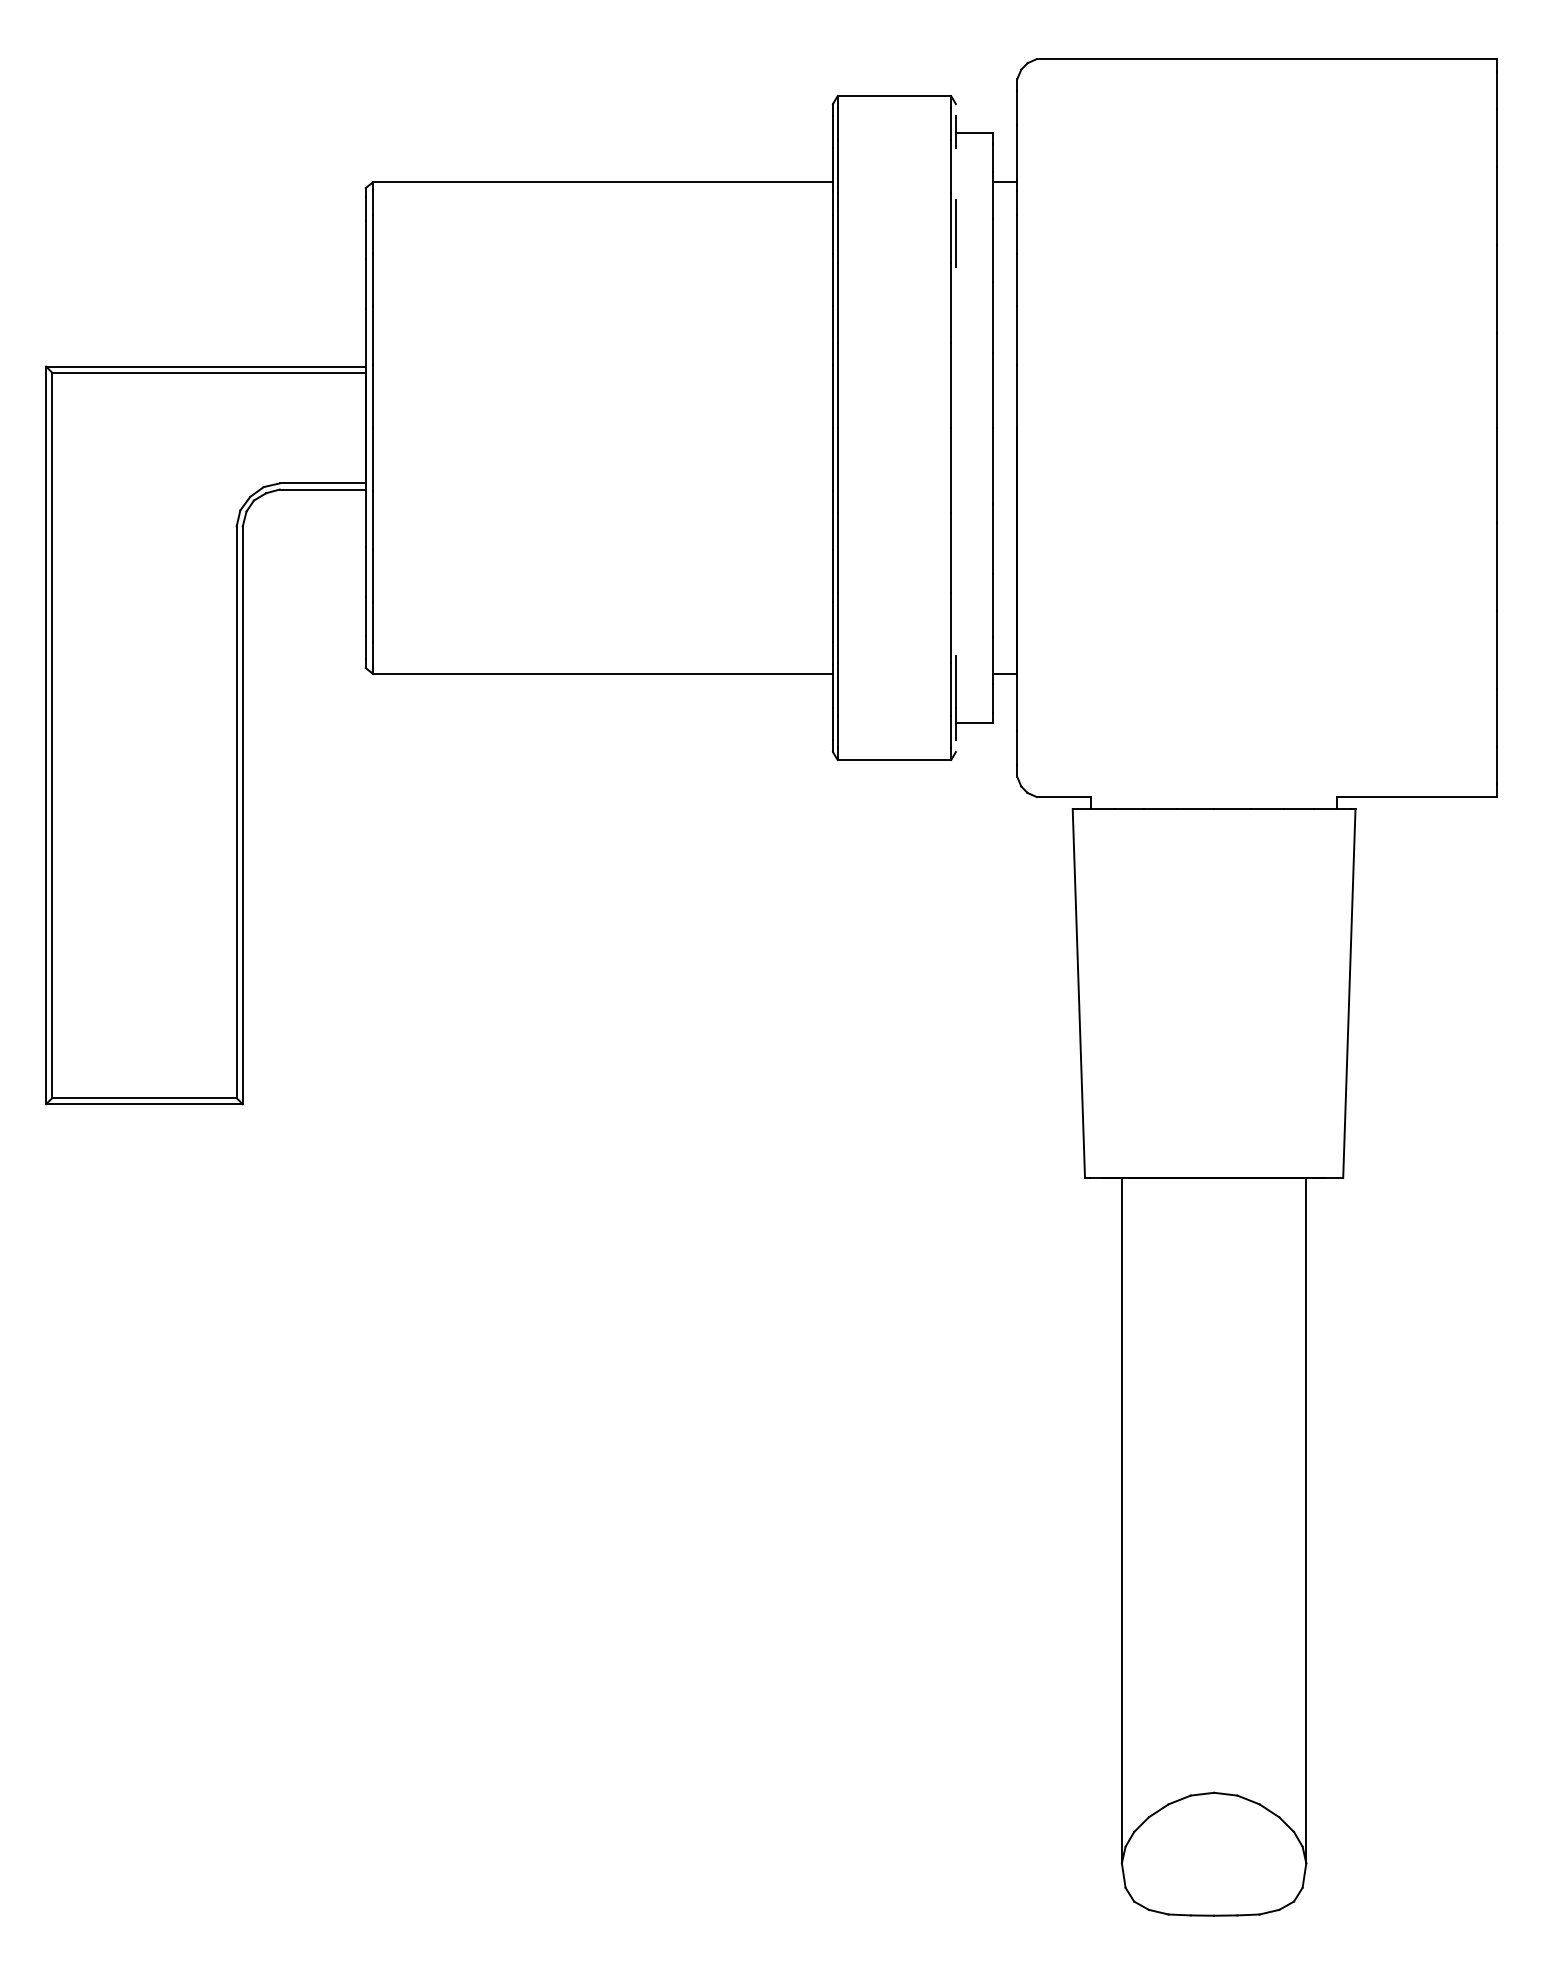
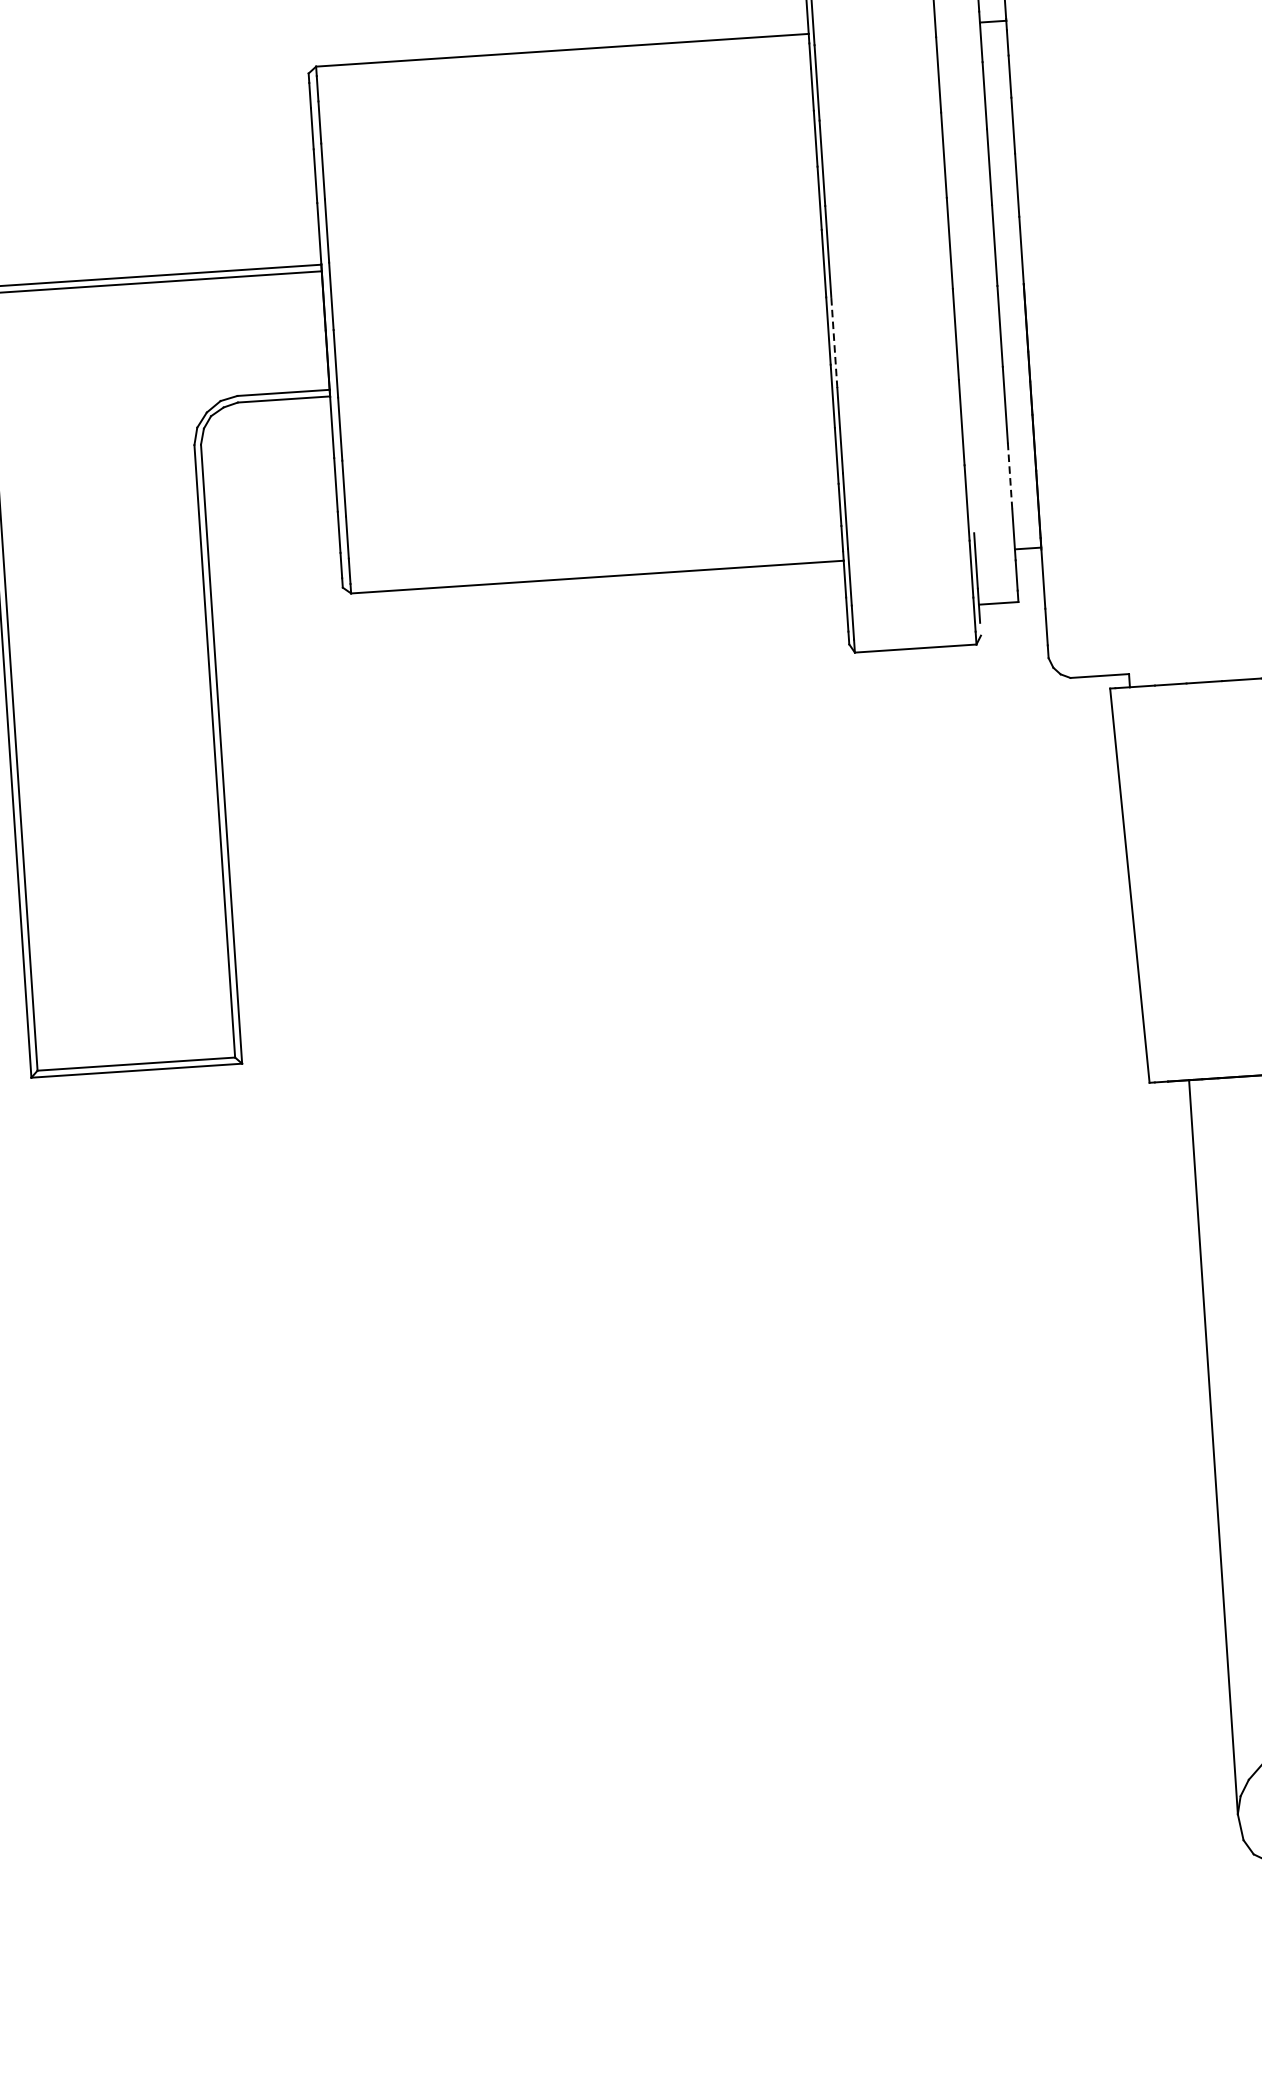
line: (955, 233) -> (943, 80), removed
line: (837, 470) -> (834, 342), solid -> dashed
line: (992, 606) -> (1009, 477), solid -> dashed

